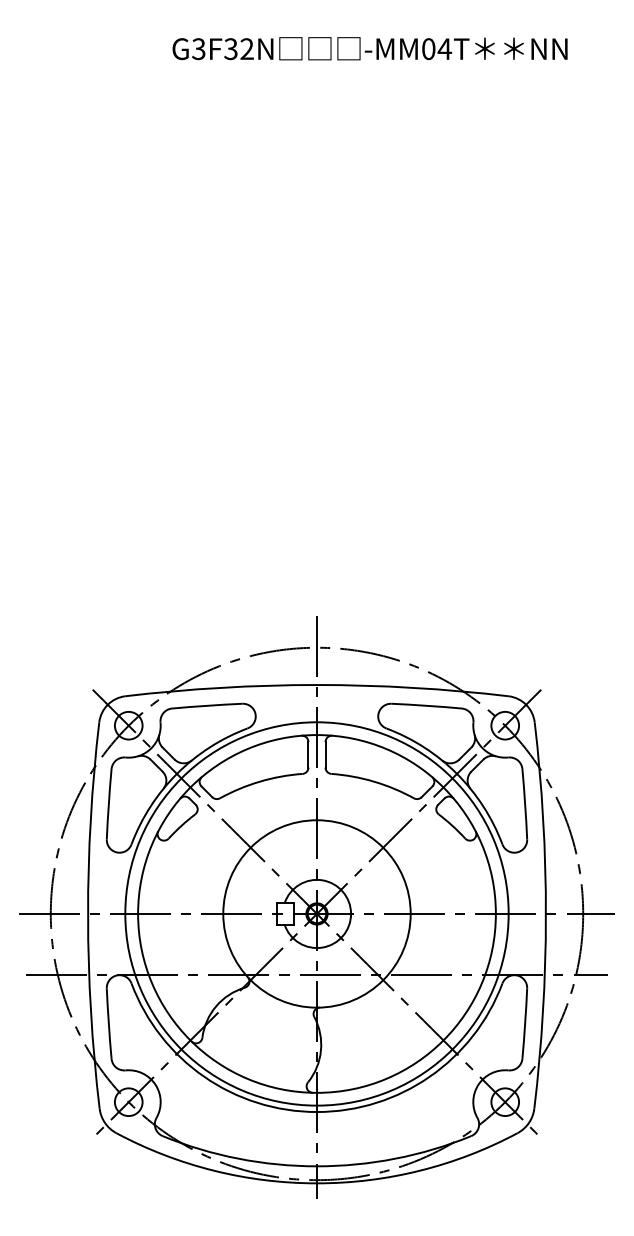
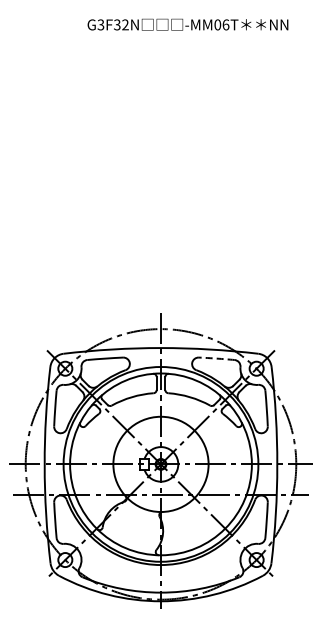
text: (443, 48) -> (225, 24), -MM04T -> -MM06T
arc: (426, 705) -> (216, 358), solid -> dashed

